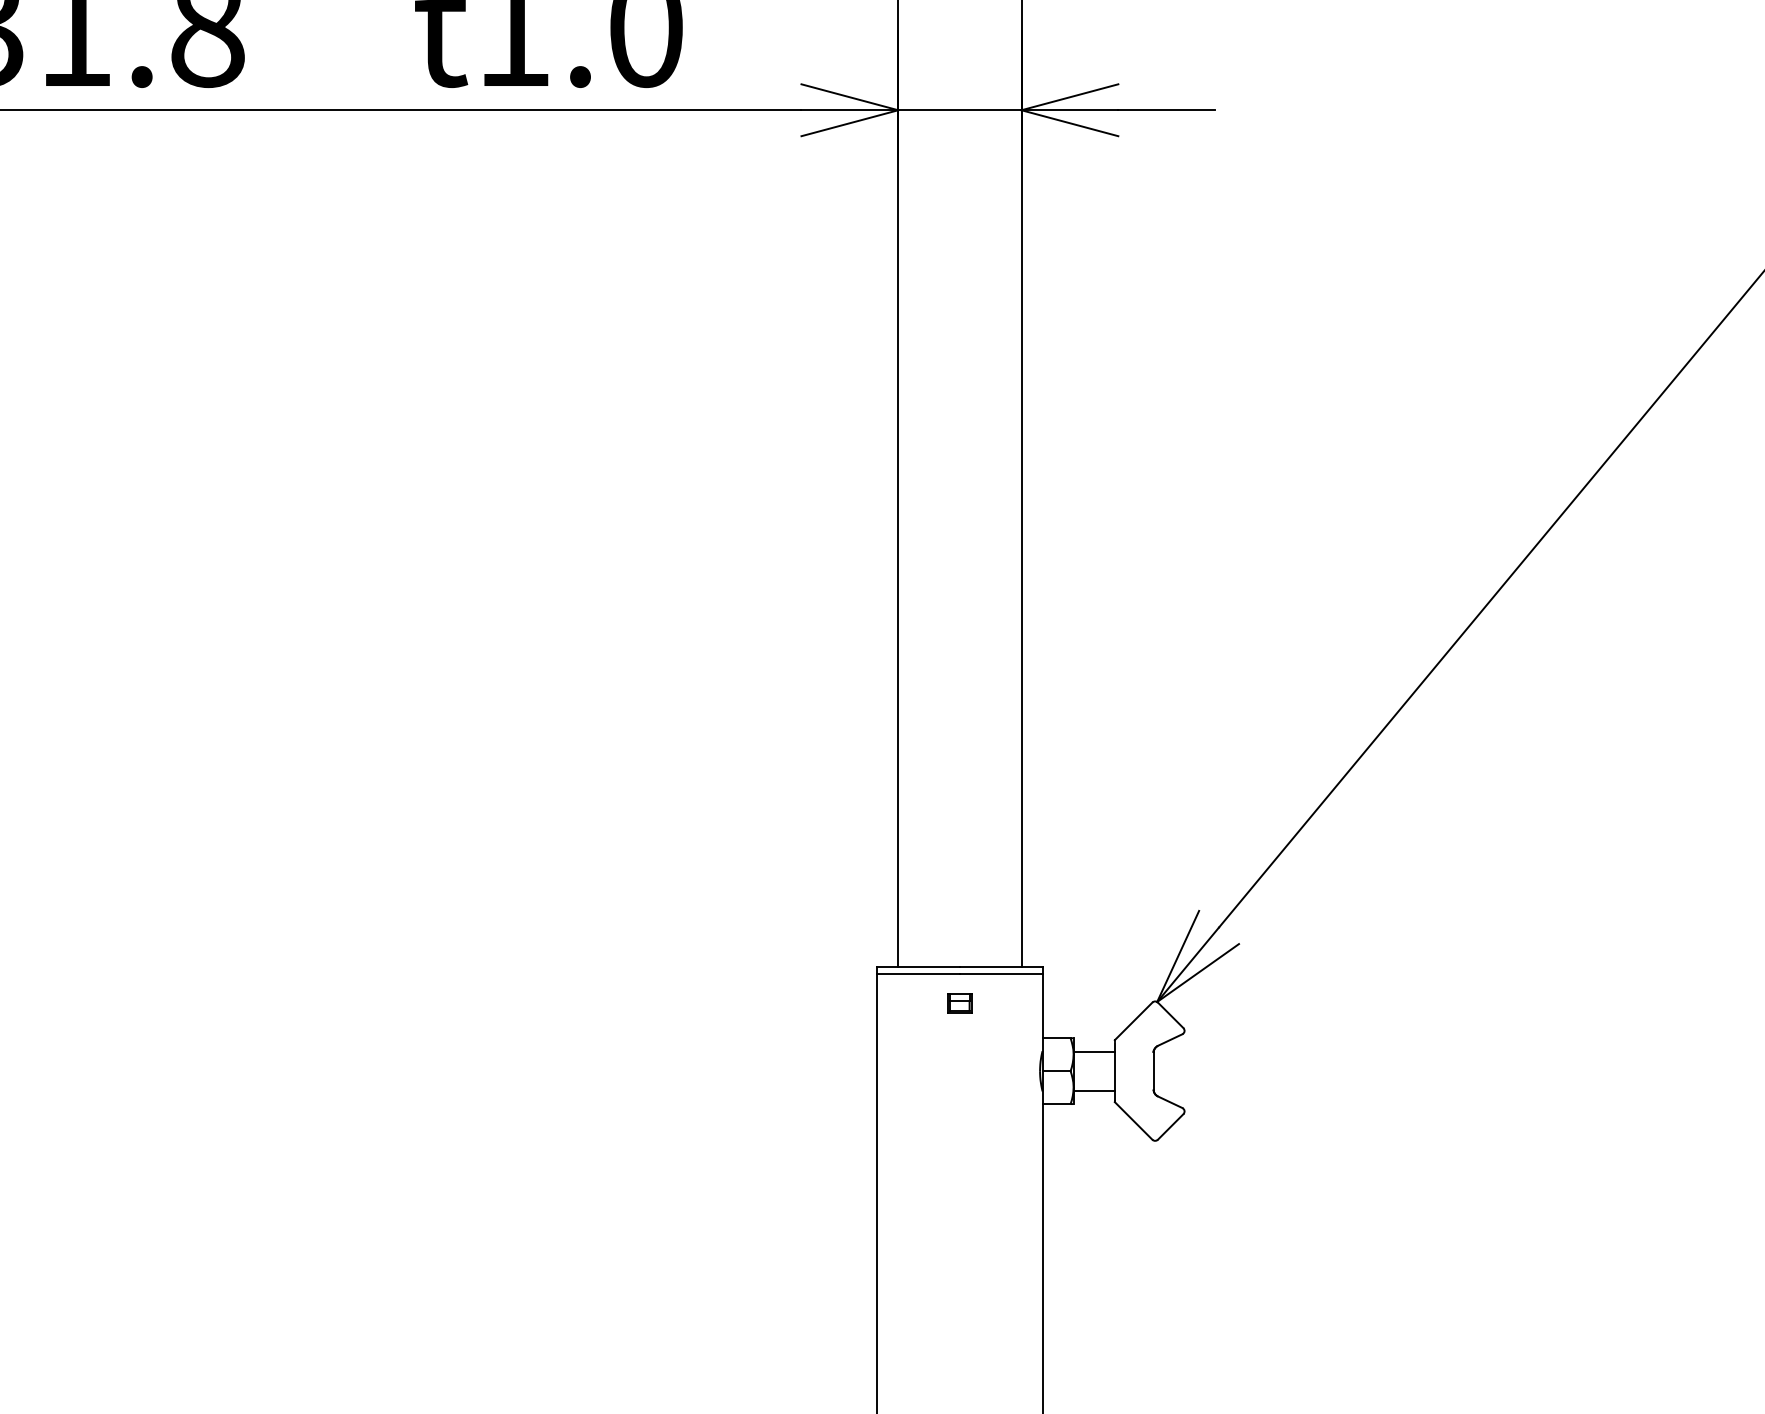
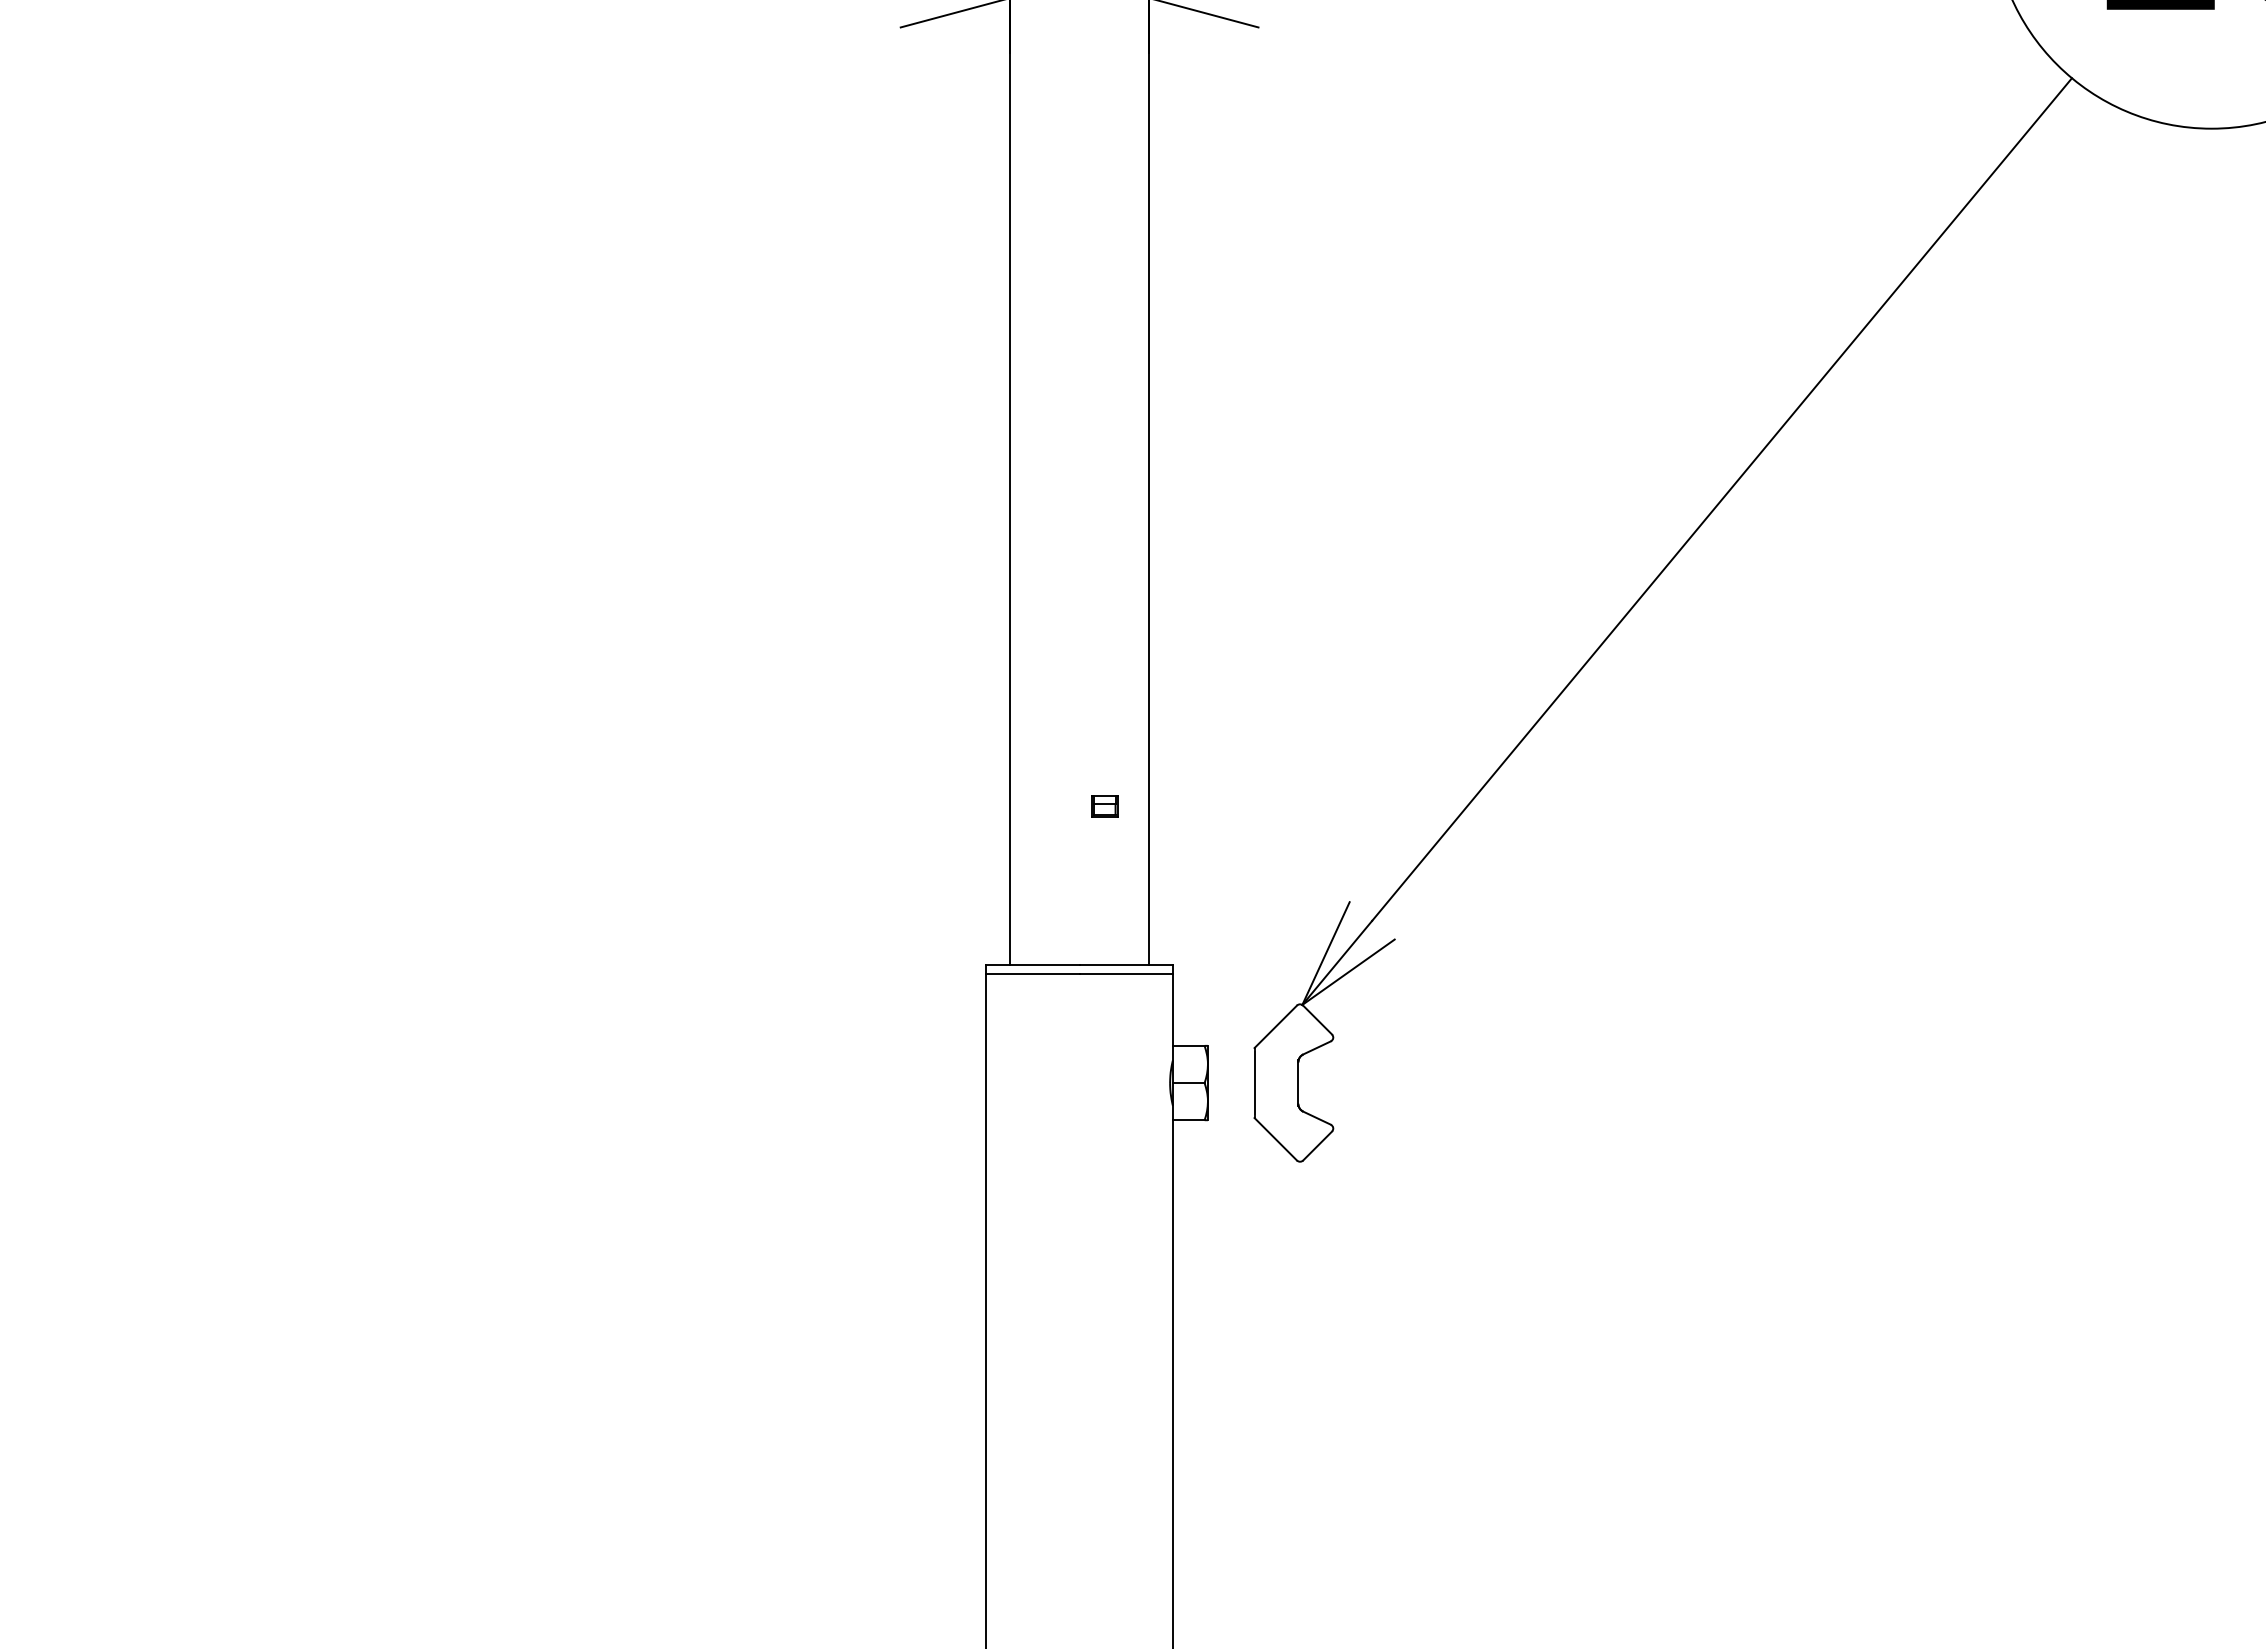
part: (959, 1003) -> (1104, 806), moved
line: (1093, 1052) -> (1230, 1061), removed
line: (1093, 1090) -> (1230, 1104), removed

